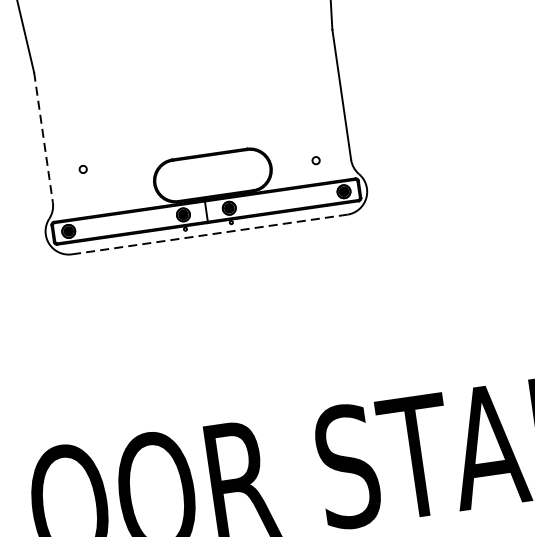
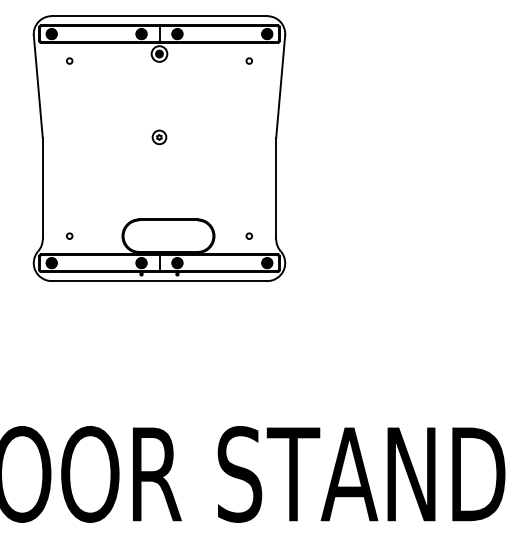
part: (183, 51) -> (159, 137), added
line: (43, 137) -> (42, 188), dashed -> solid
circle: (82, 168) -> (69, 235), moved
line: (209, 235) -> (159, 281), dashed -> solid

